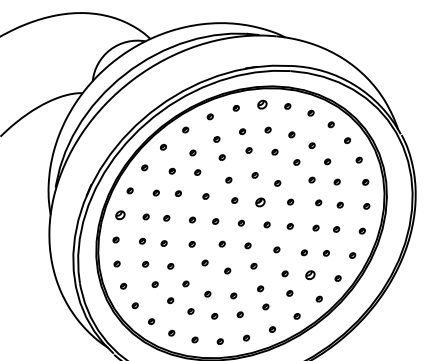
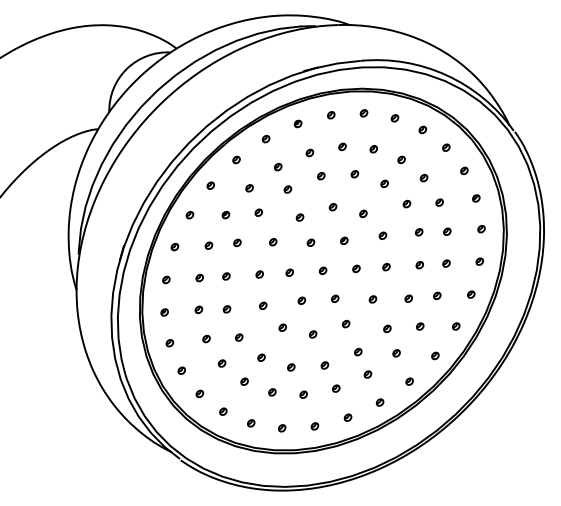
part: (262, 105) -> (331, 115), size x0.62
part: (260, 202) -> (344, 240), size x0.62
part: (120, 214) -> (166, 279), size x0.62
part: (310, 275) -> (420, 326), size x0.62

